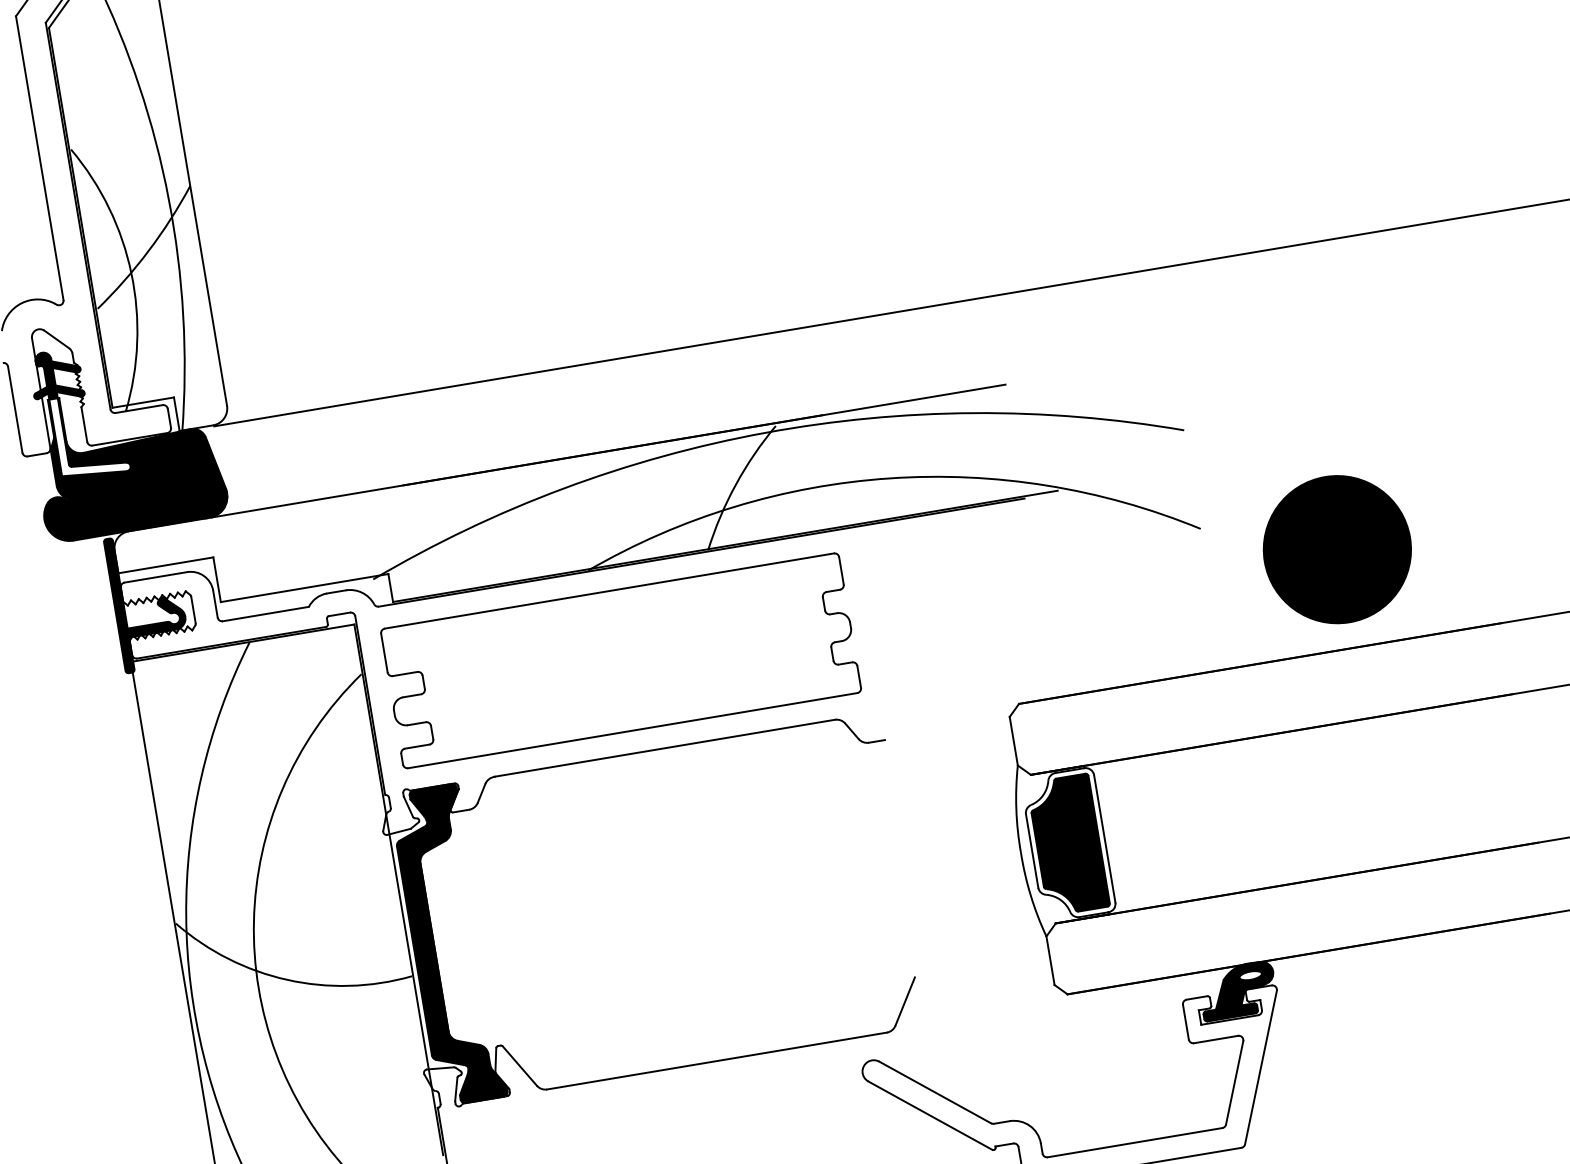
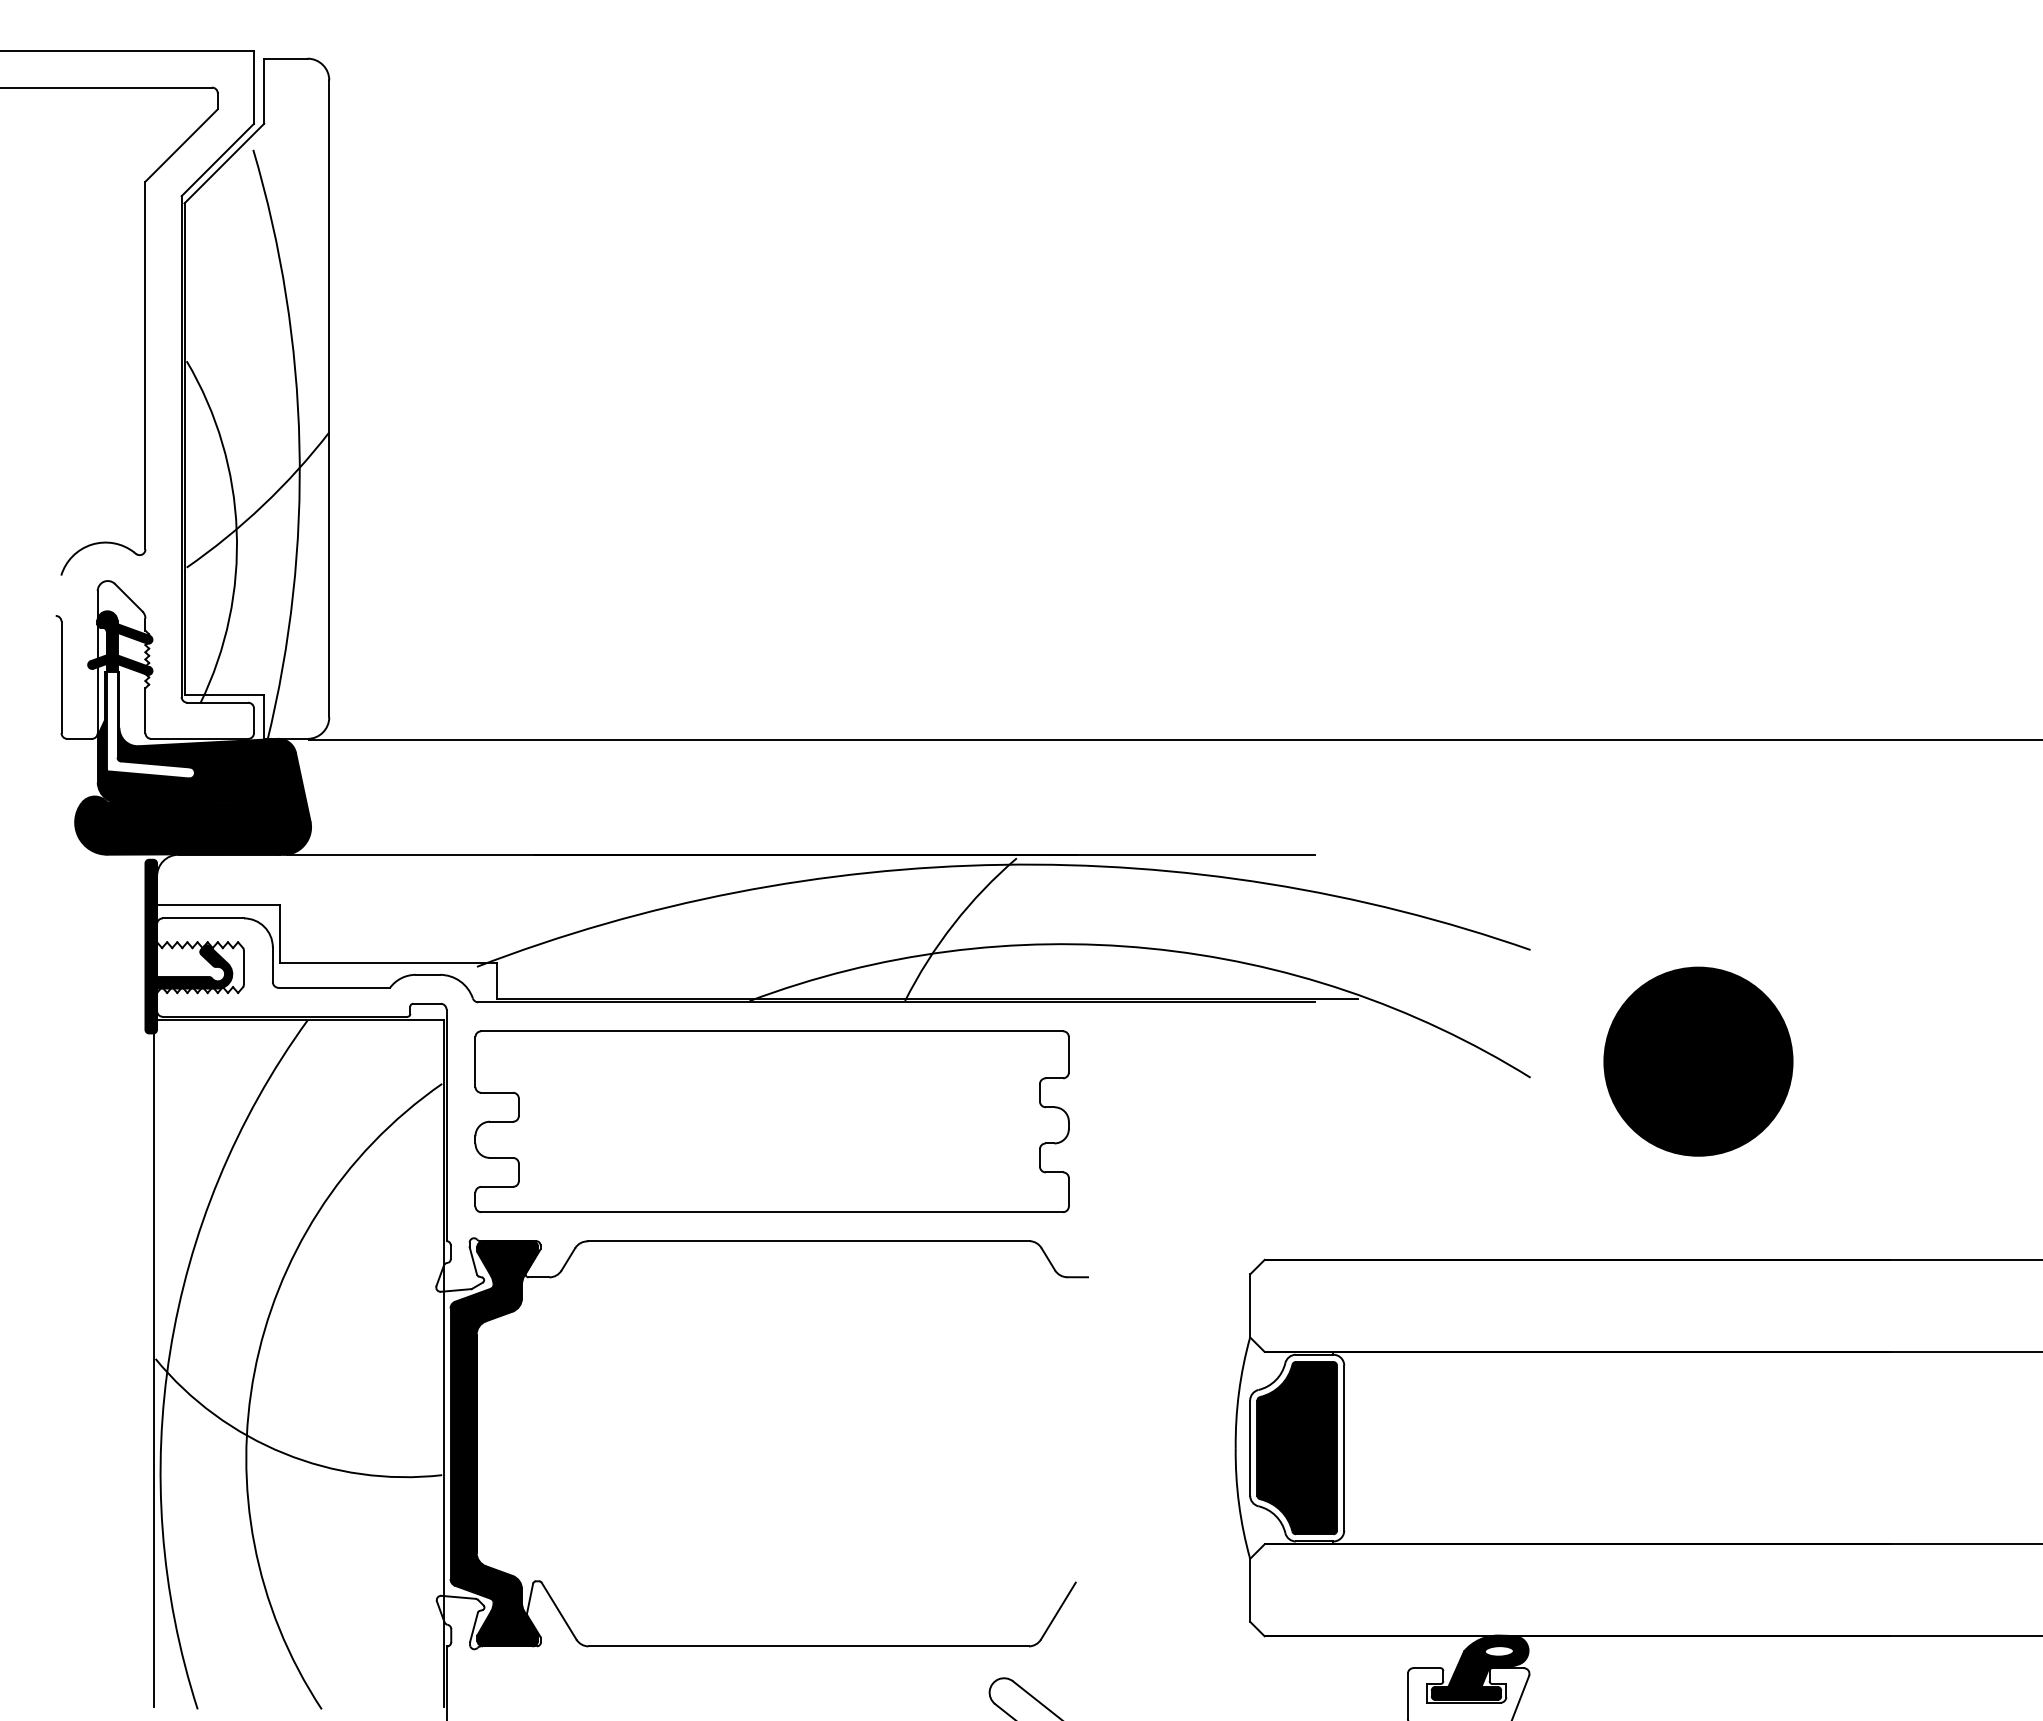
part: (1337, 549) -> (1698, 1061), moved

